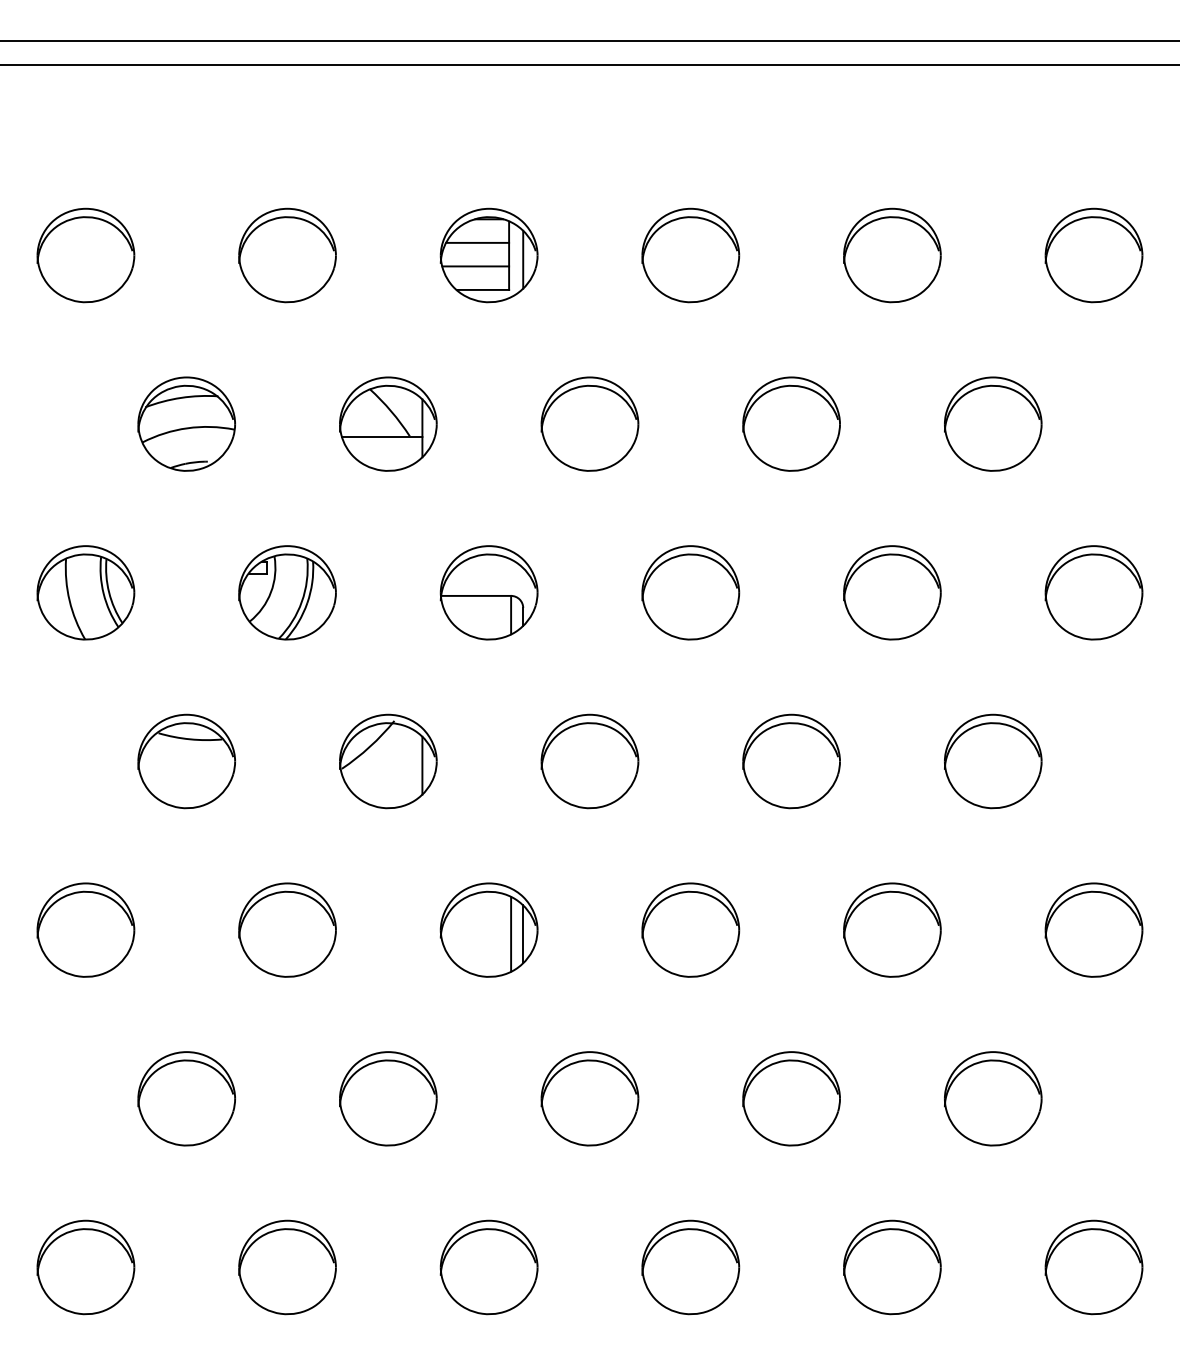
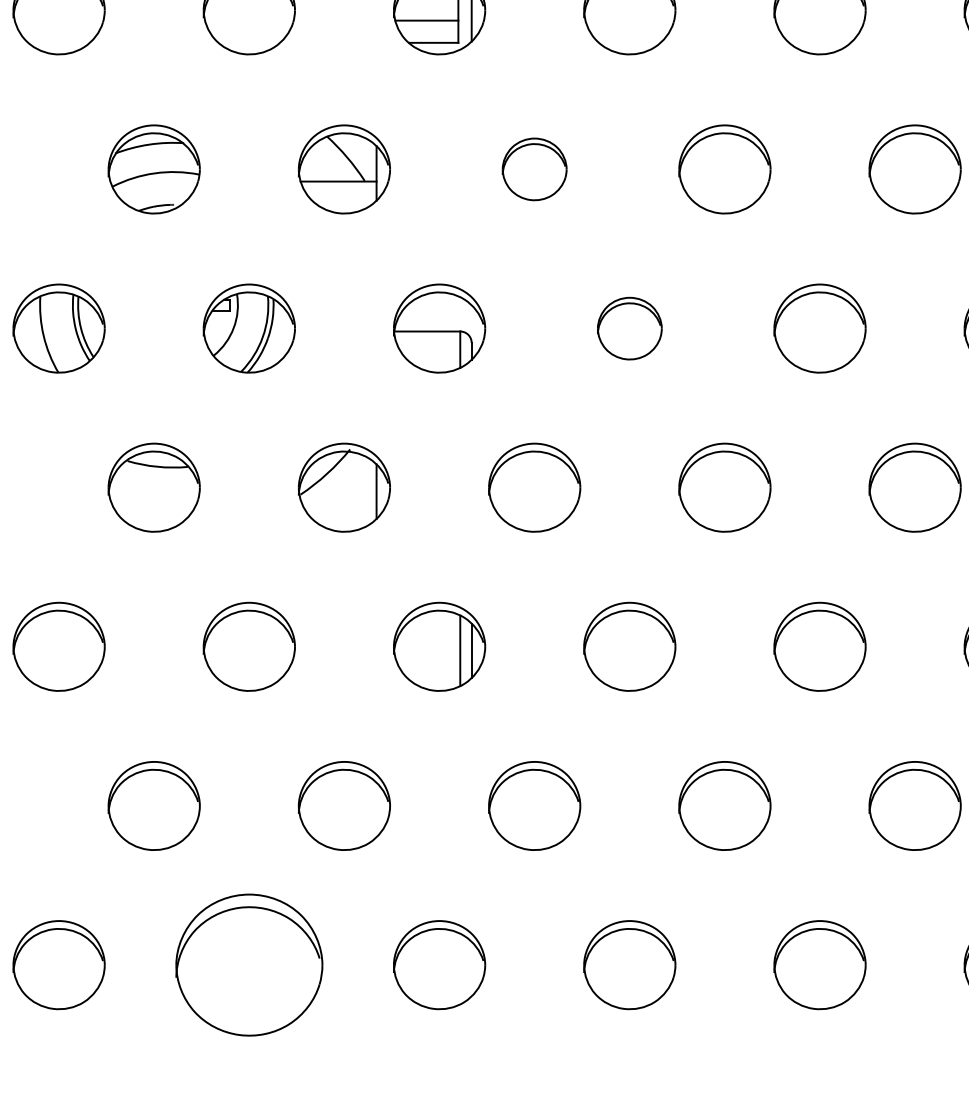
part: (589, 423) -> (534, 168), size x0.7
part: (690, 592) -> (629, 328), size x0.7
part: (287, 1267) -> (249, 965), size x1.6

